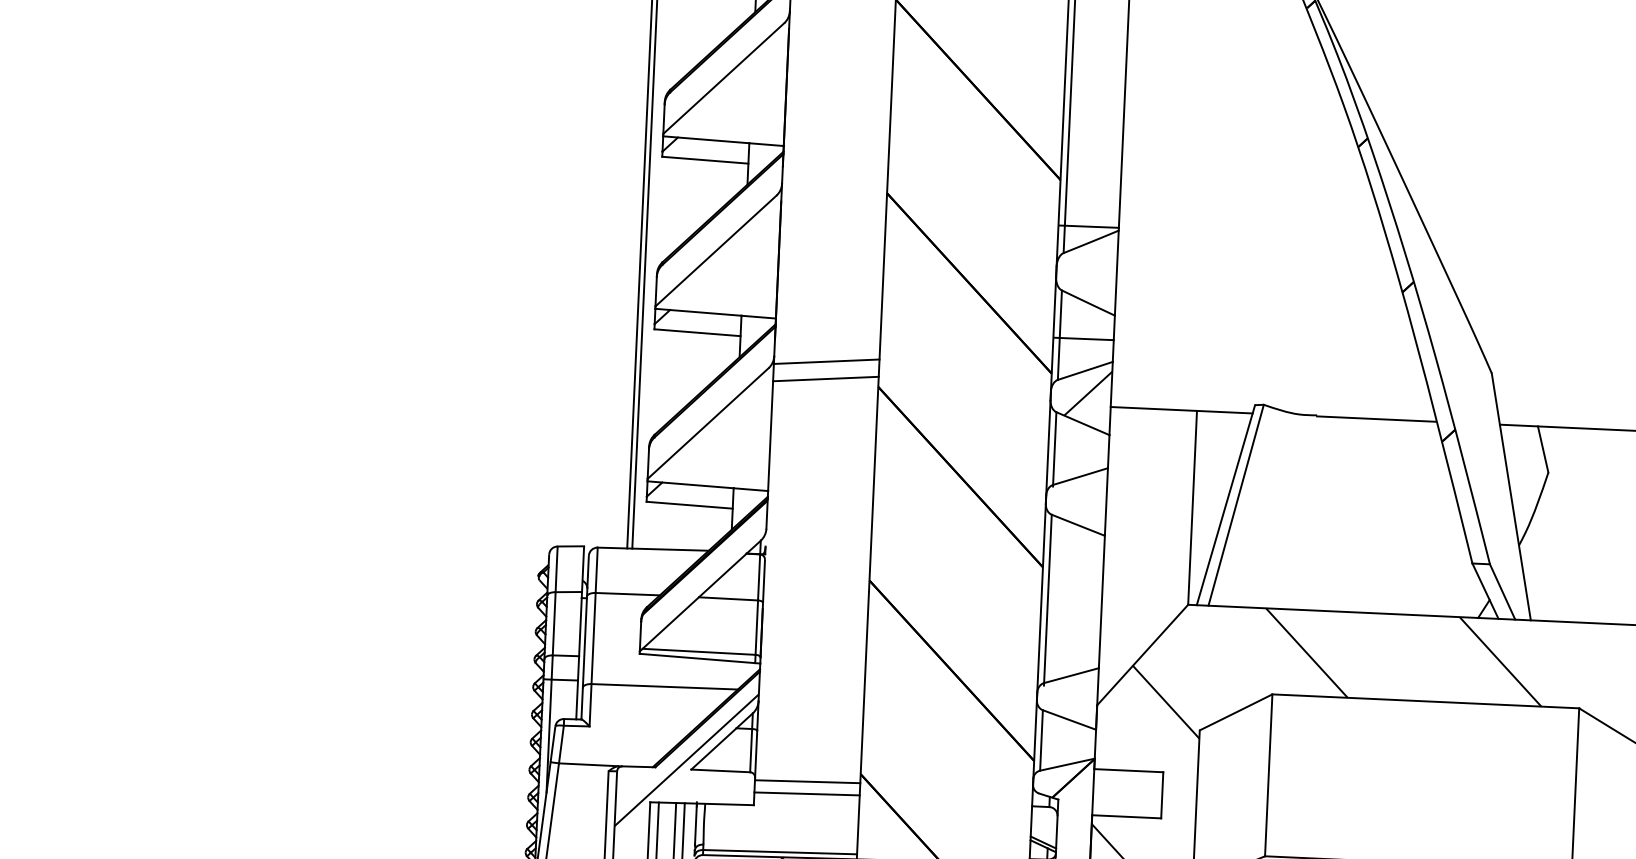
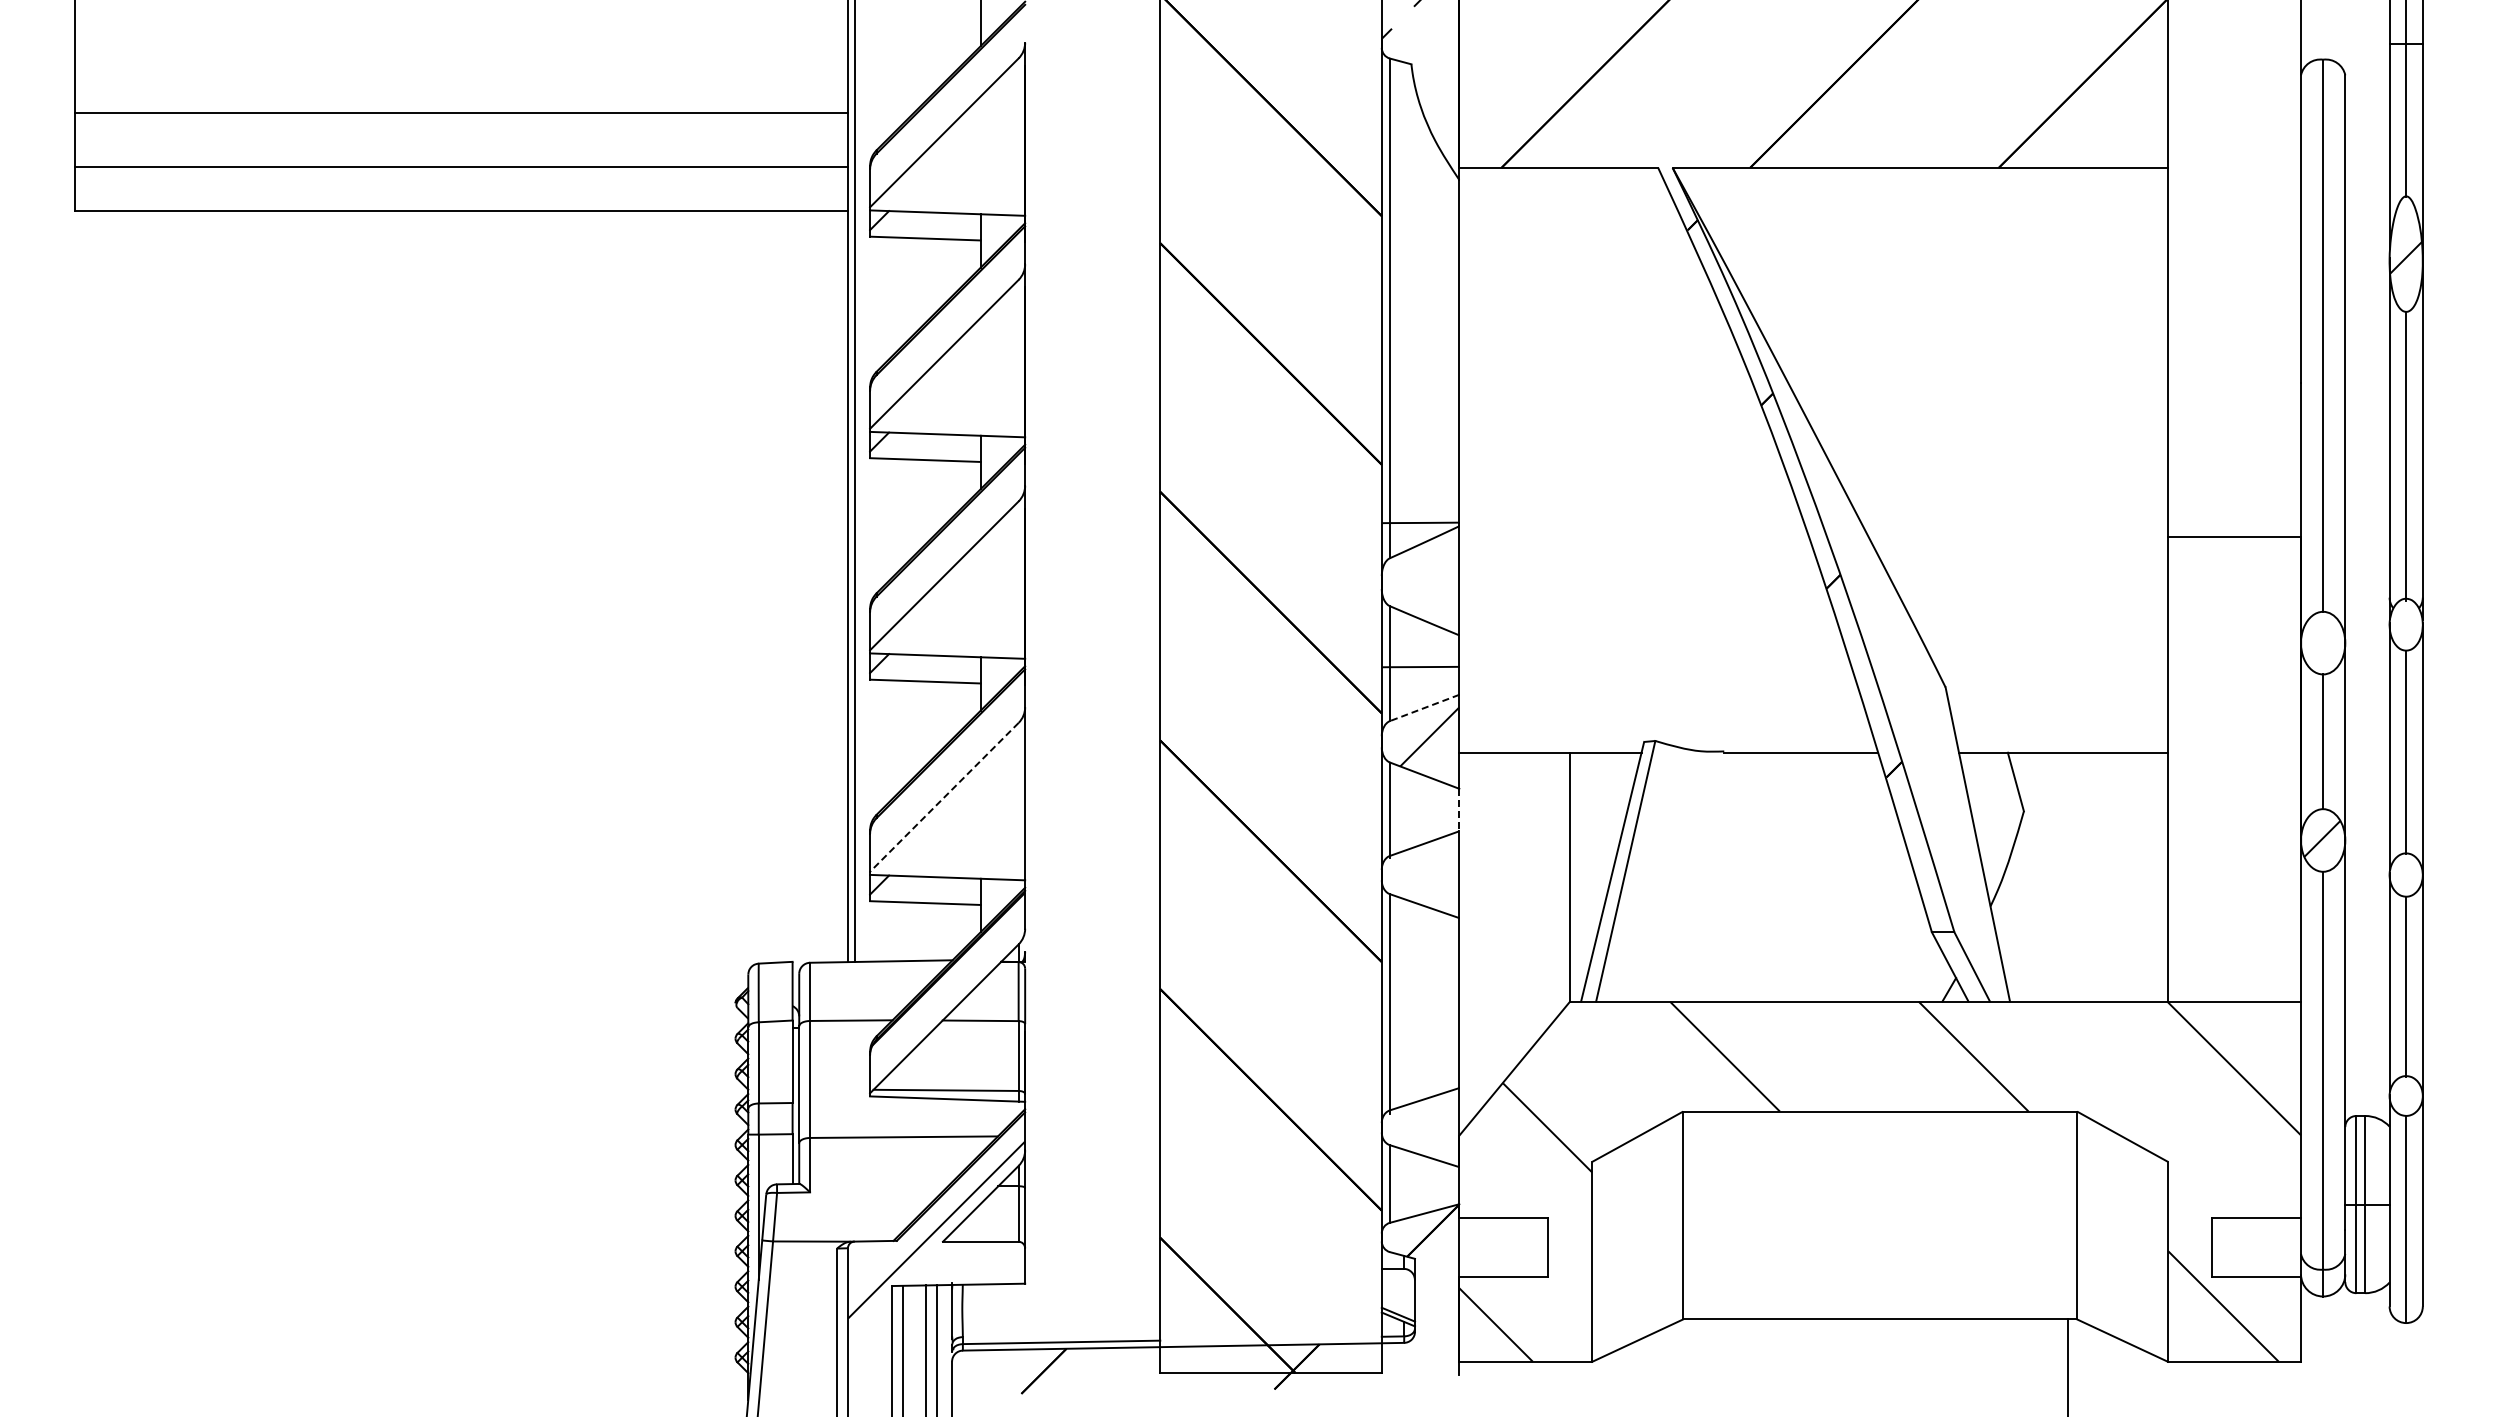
line: (826, 361) -> (1092, 711), removed
line: (1085, 371) -> (1424, 708), solid -> dashed
line: (825, 379) -> (1092, 733), removed
line: (708, 423) -> (944, 797), solid -> dashed
line: (1108, 452) -> (1459, 810), solid -> dashed
line: (807, 781) -> (1092, 1250), removed
line: (806, 793) -> (1092, 1265), removed

